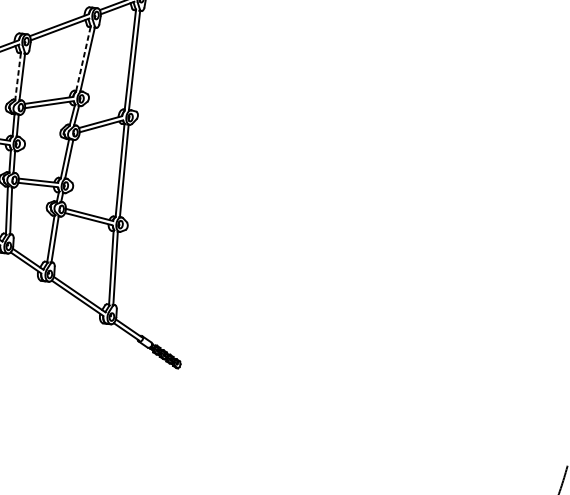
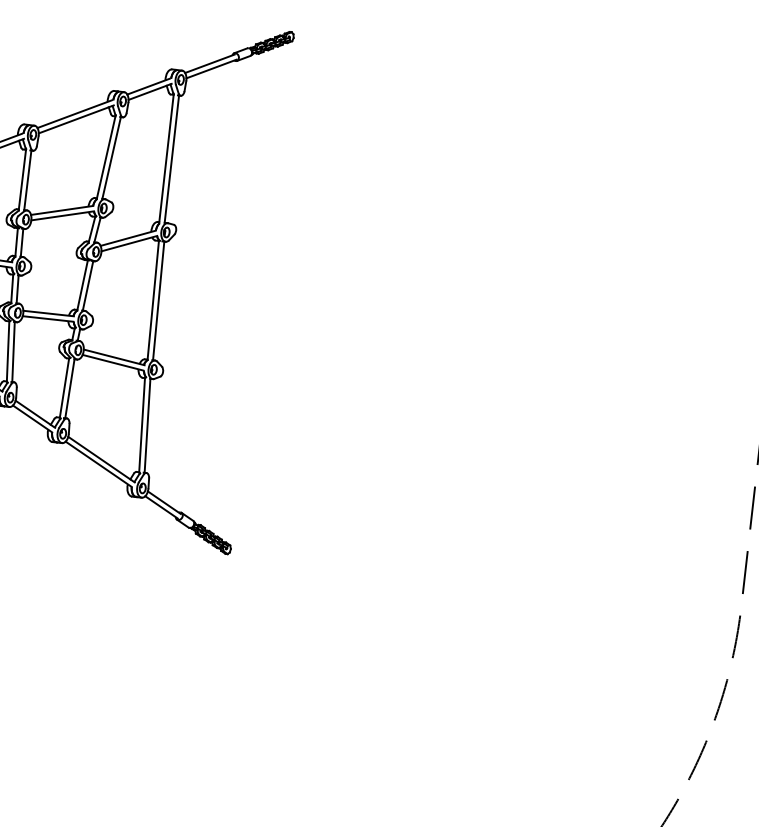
line: (83, 59) -> (106, 157), dashed -> solid
line: (18, 77) -> (22, 180), dashed -> solid

